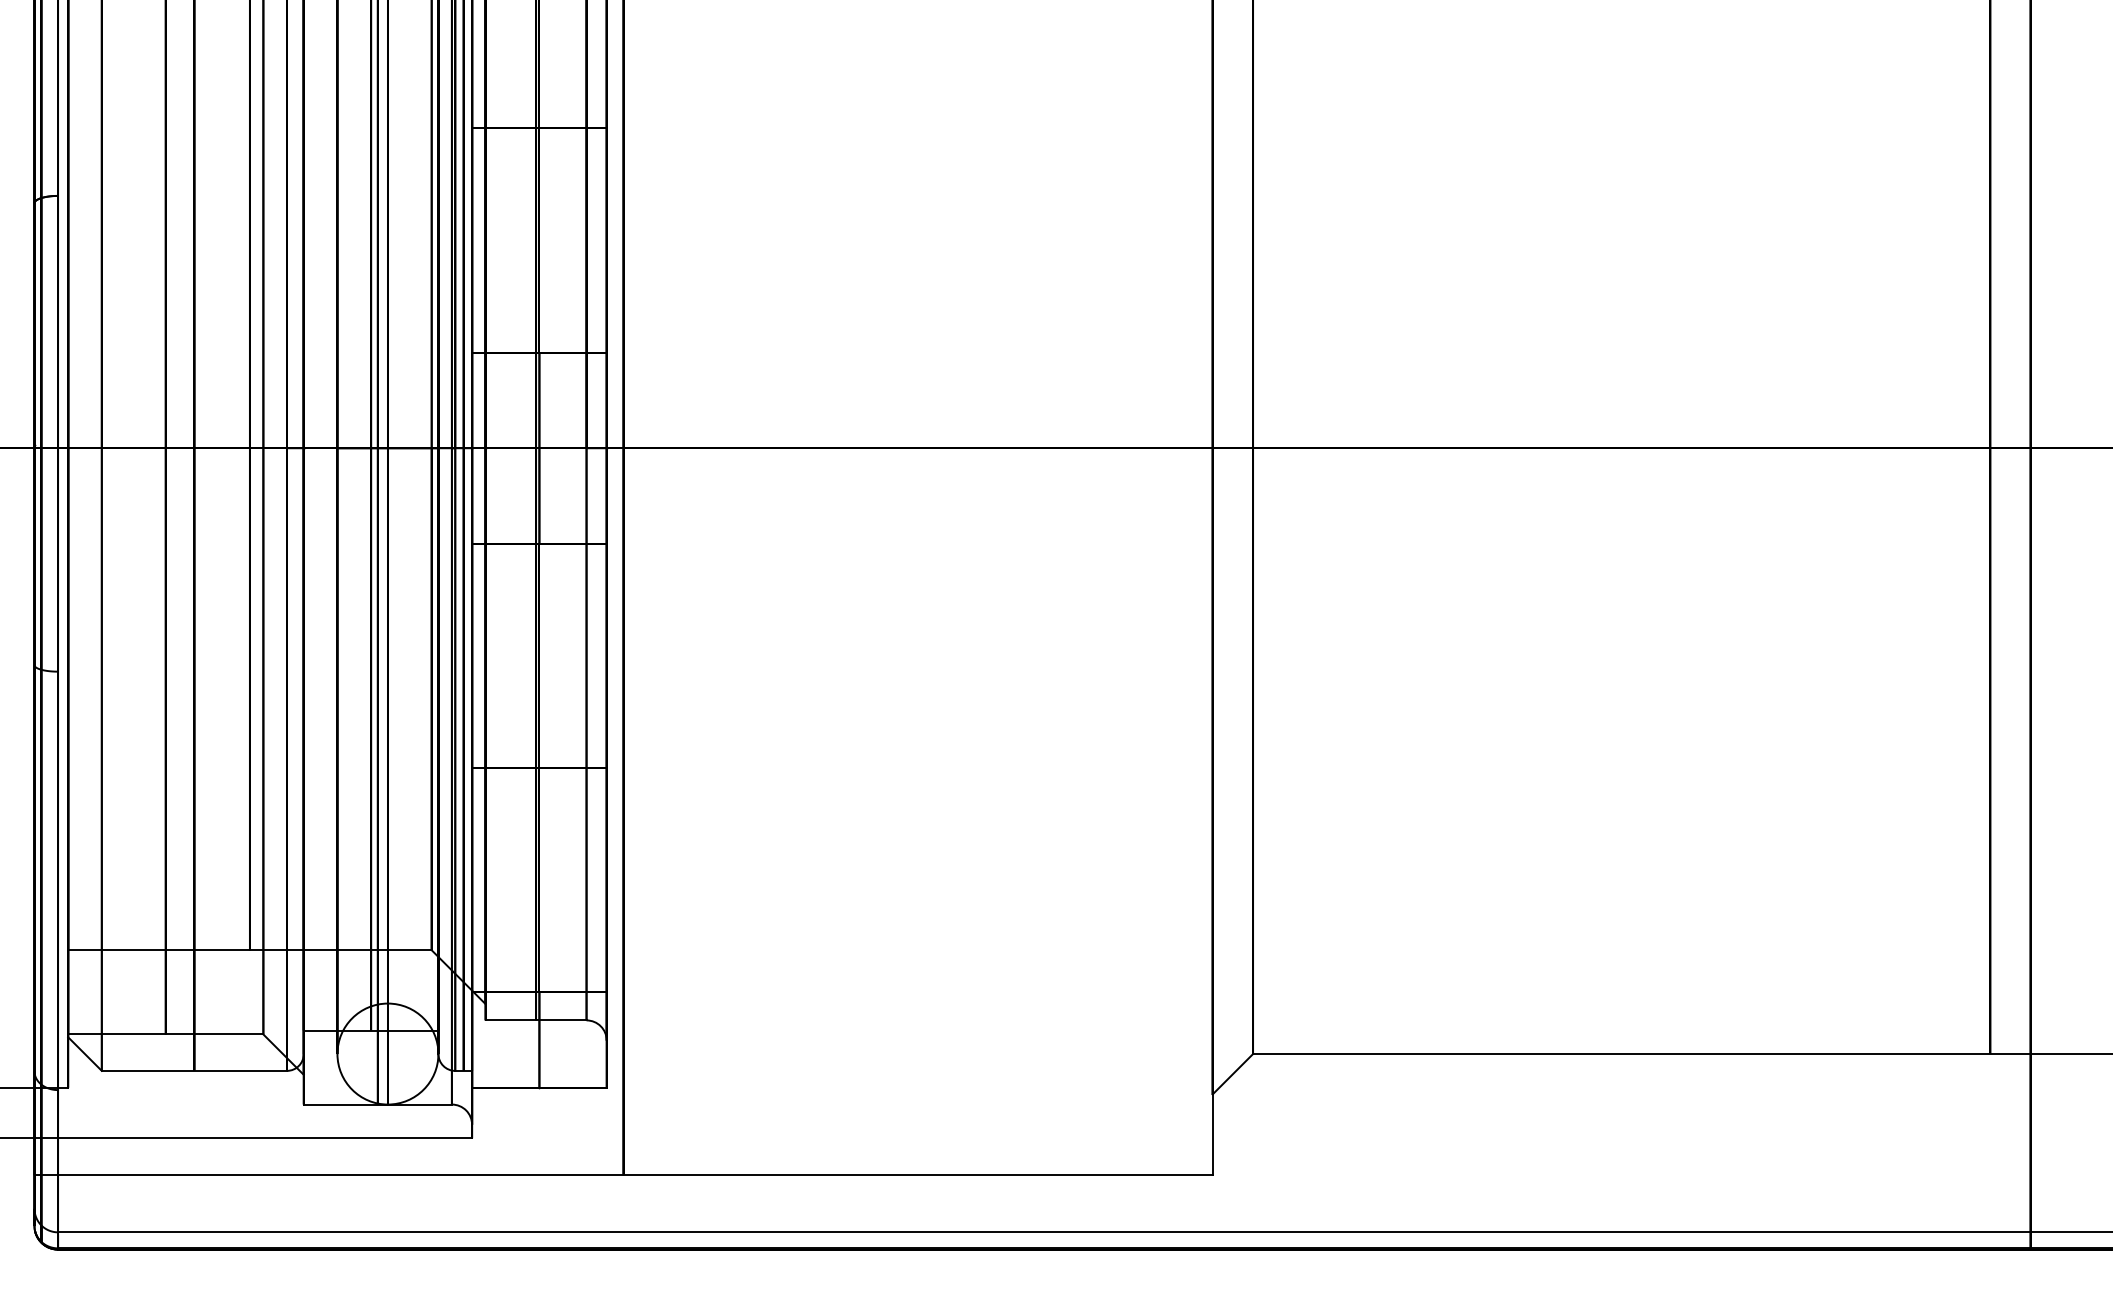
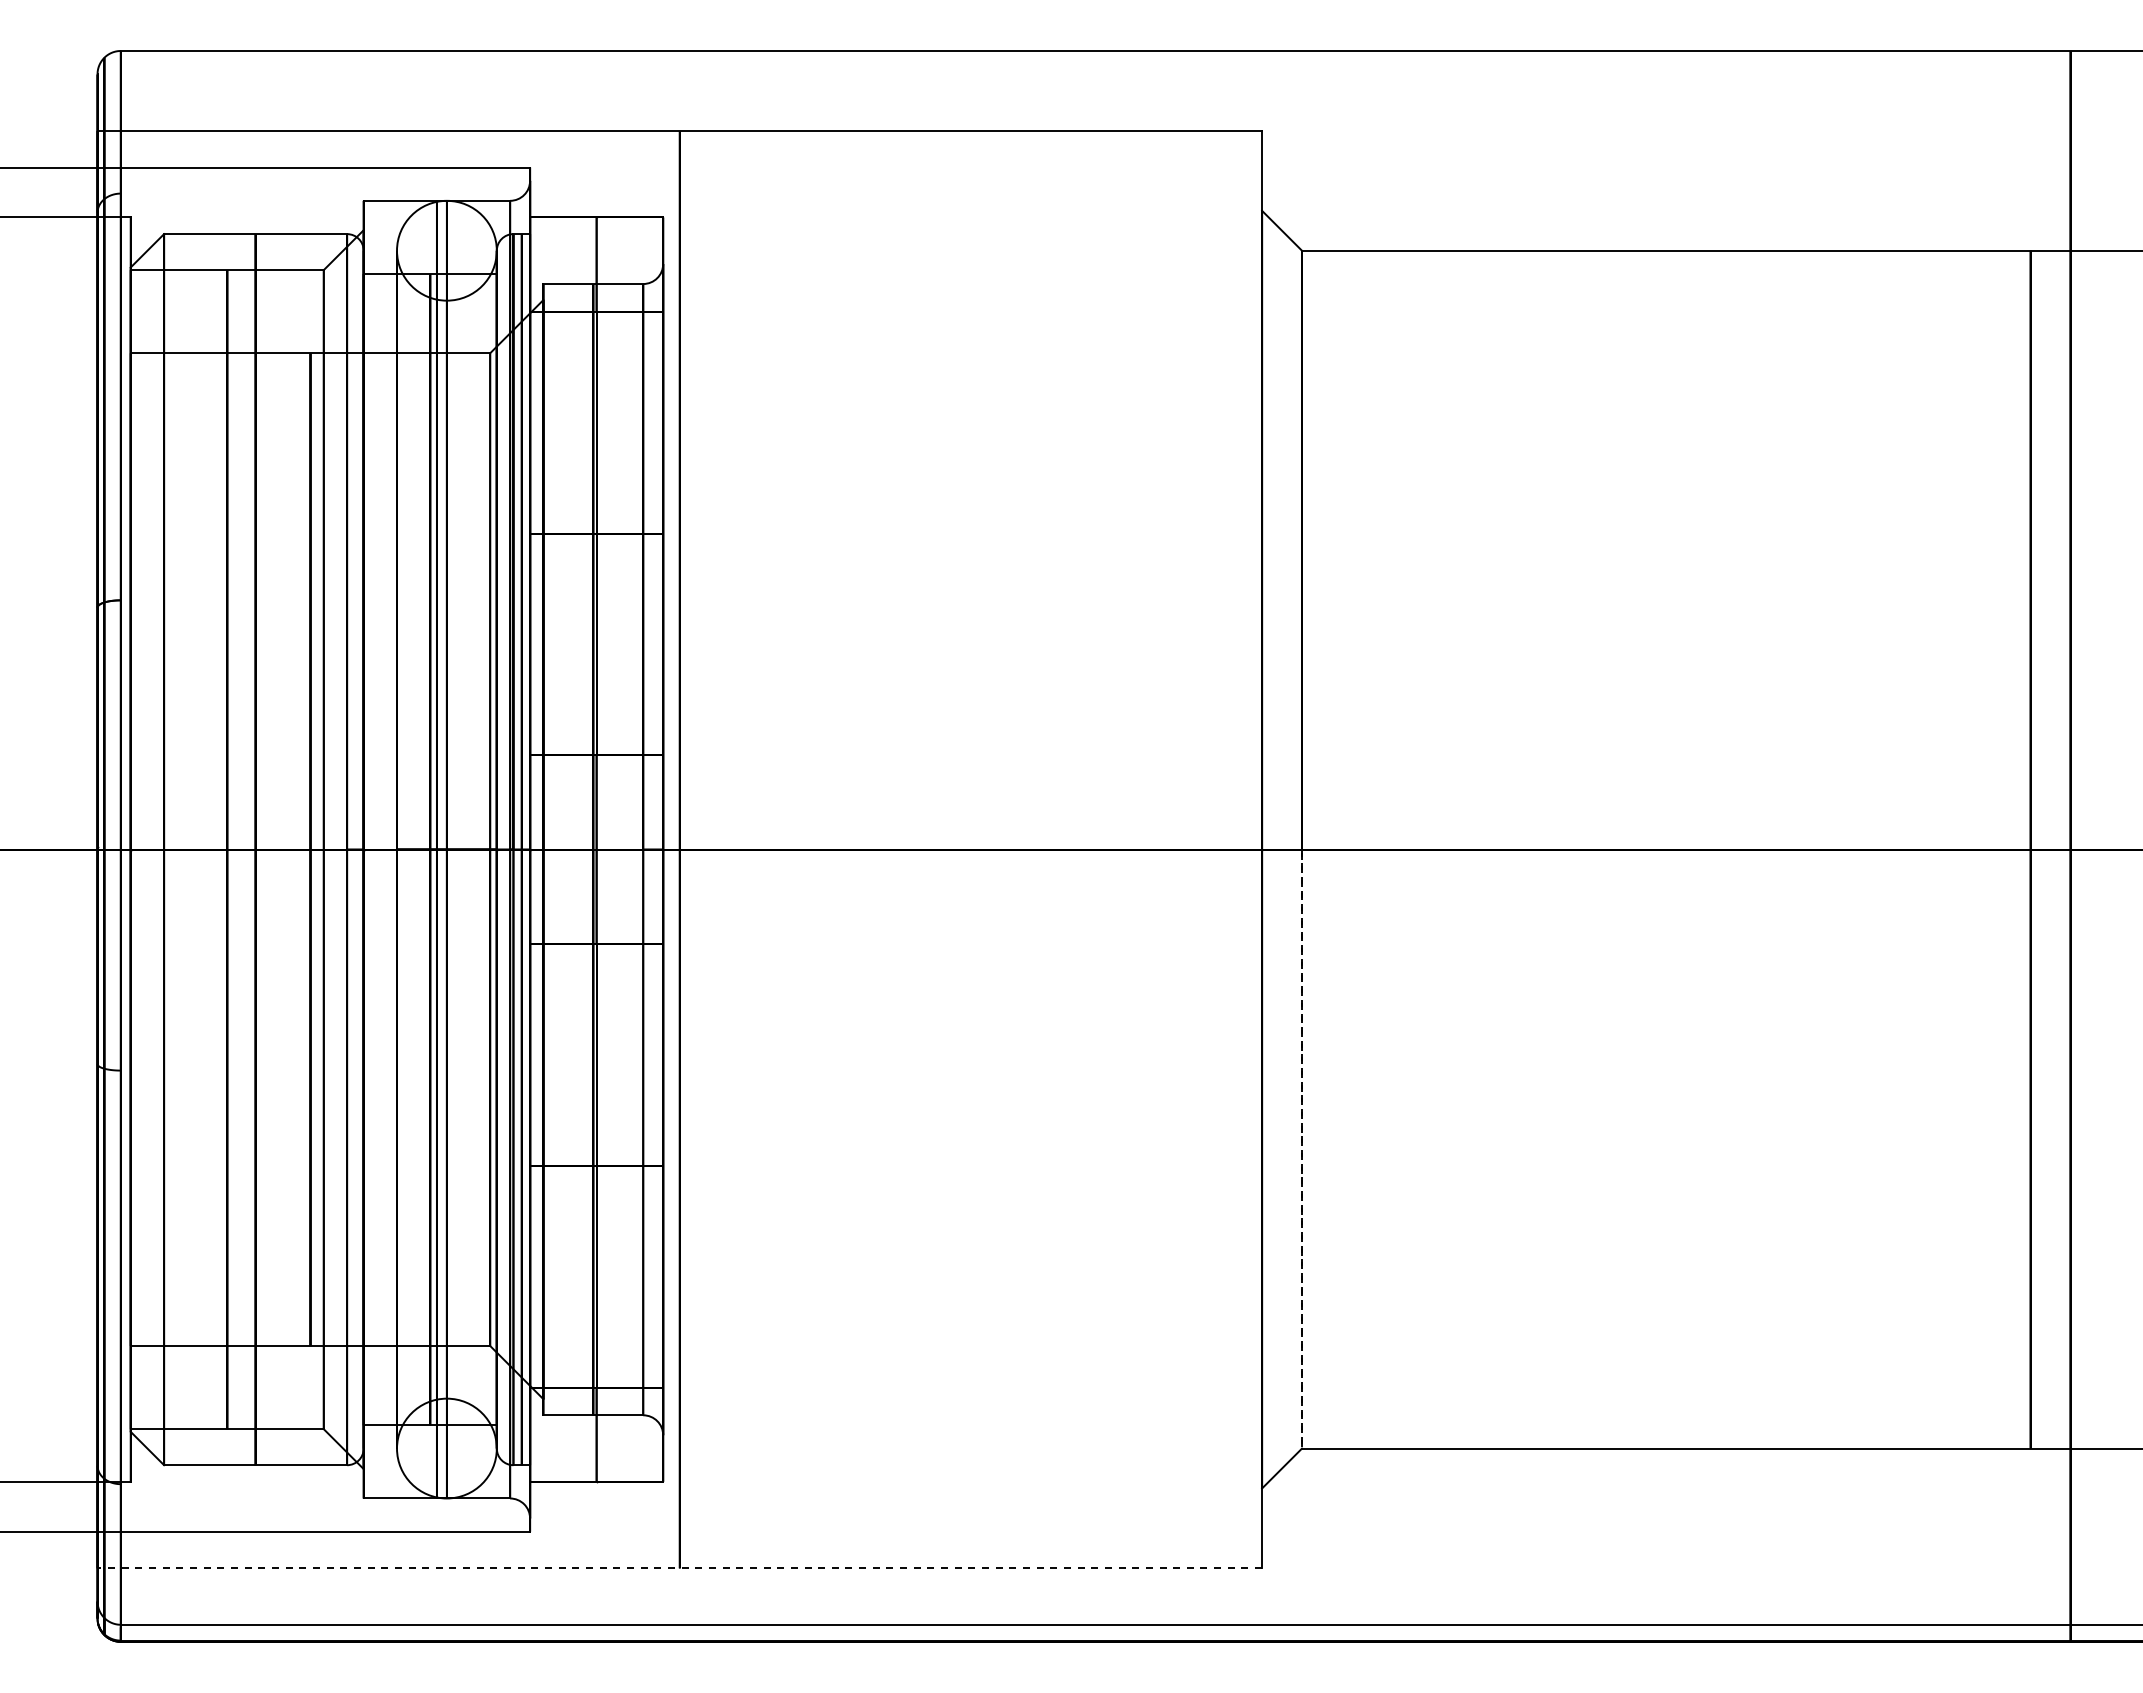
arc: (1253, 1053) -> (1302, 1448), solid -> dashed
line: (623, 1175) -> (679, 1568), solid -> dashed

